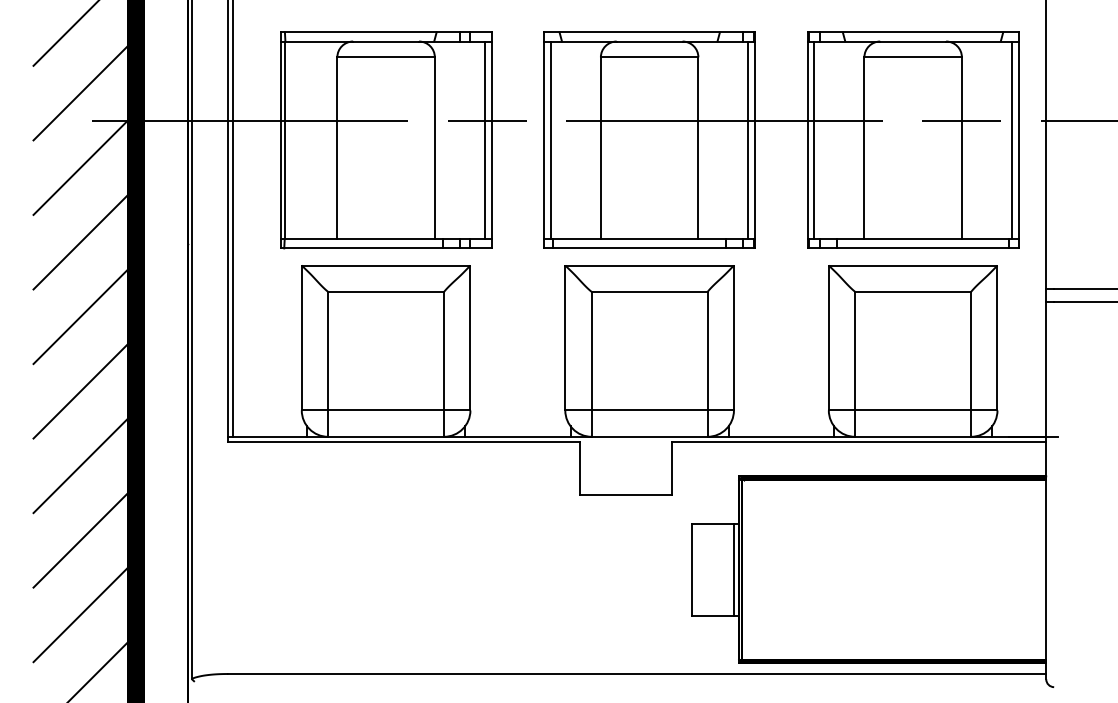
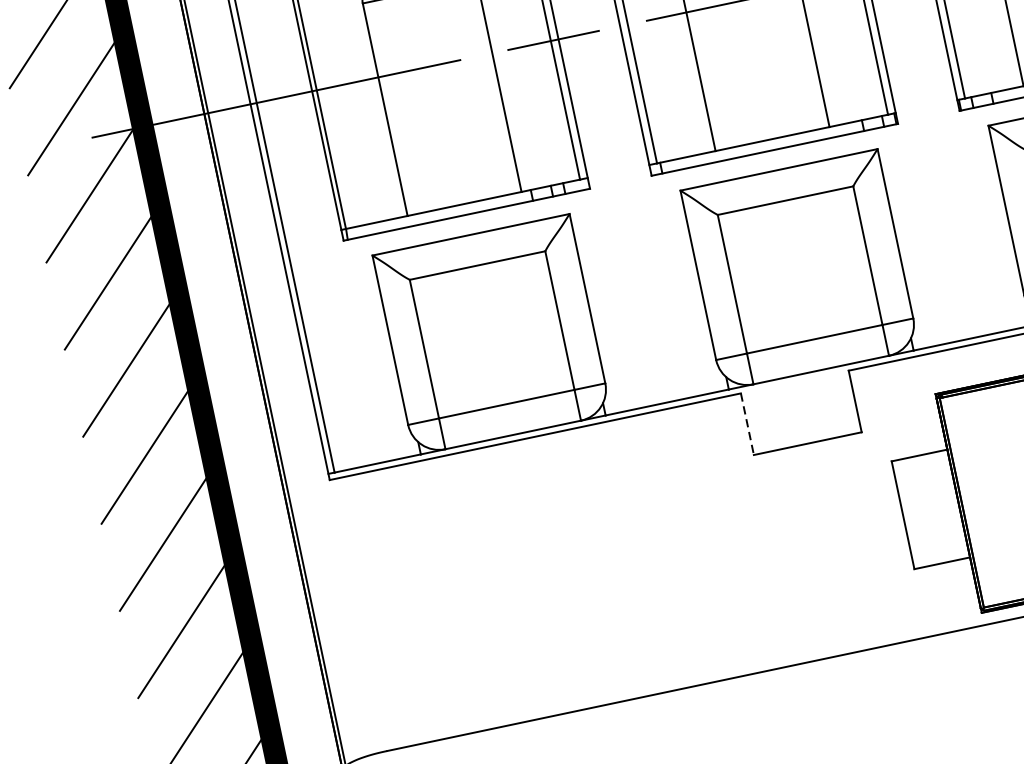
line: (579, 468) -> (747, 424), solid -> dashed
line: (733, 569) -> (951, 504), removed

